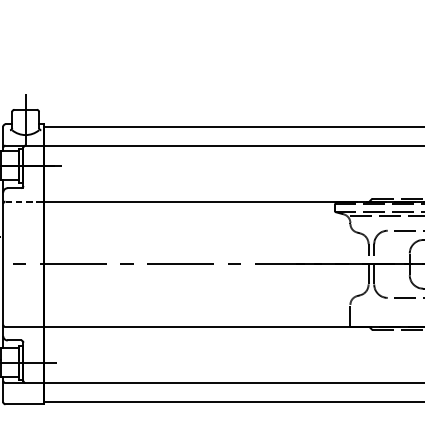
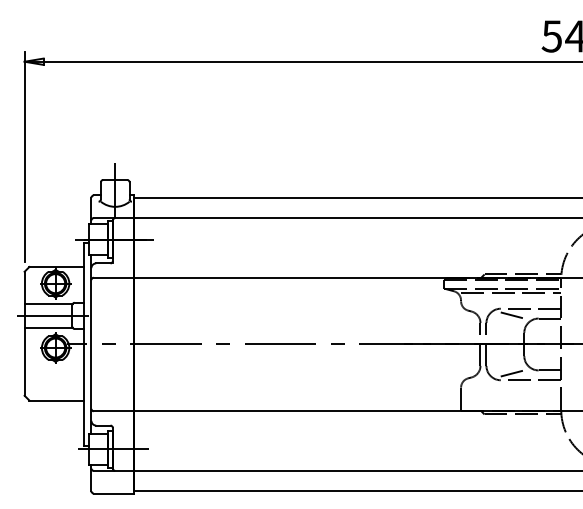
line: (24, 201) -> (114, 277), dashed -> solid
line: (398, 237) -> (512, 315), added
line: (398, 291) -> (512, 373), added

